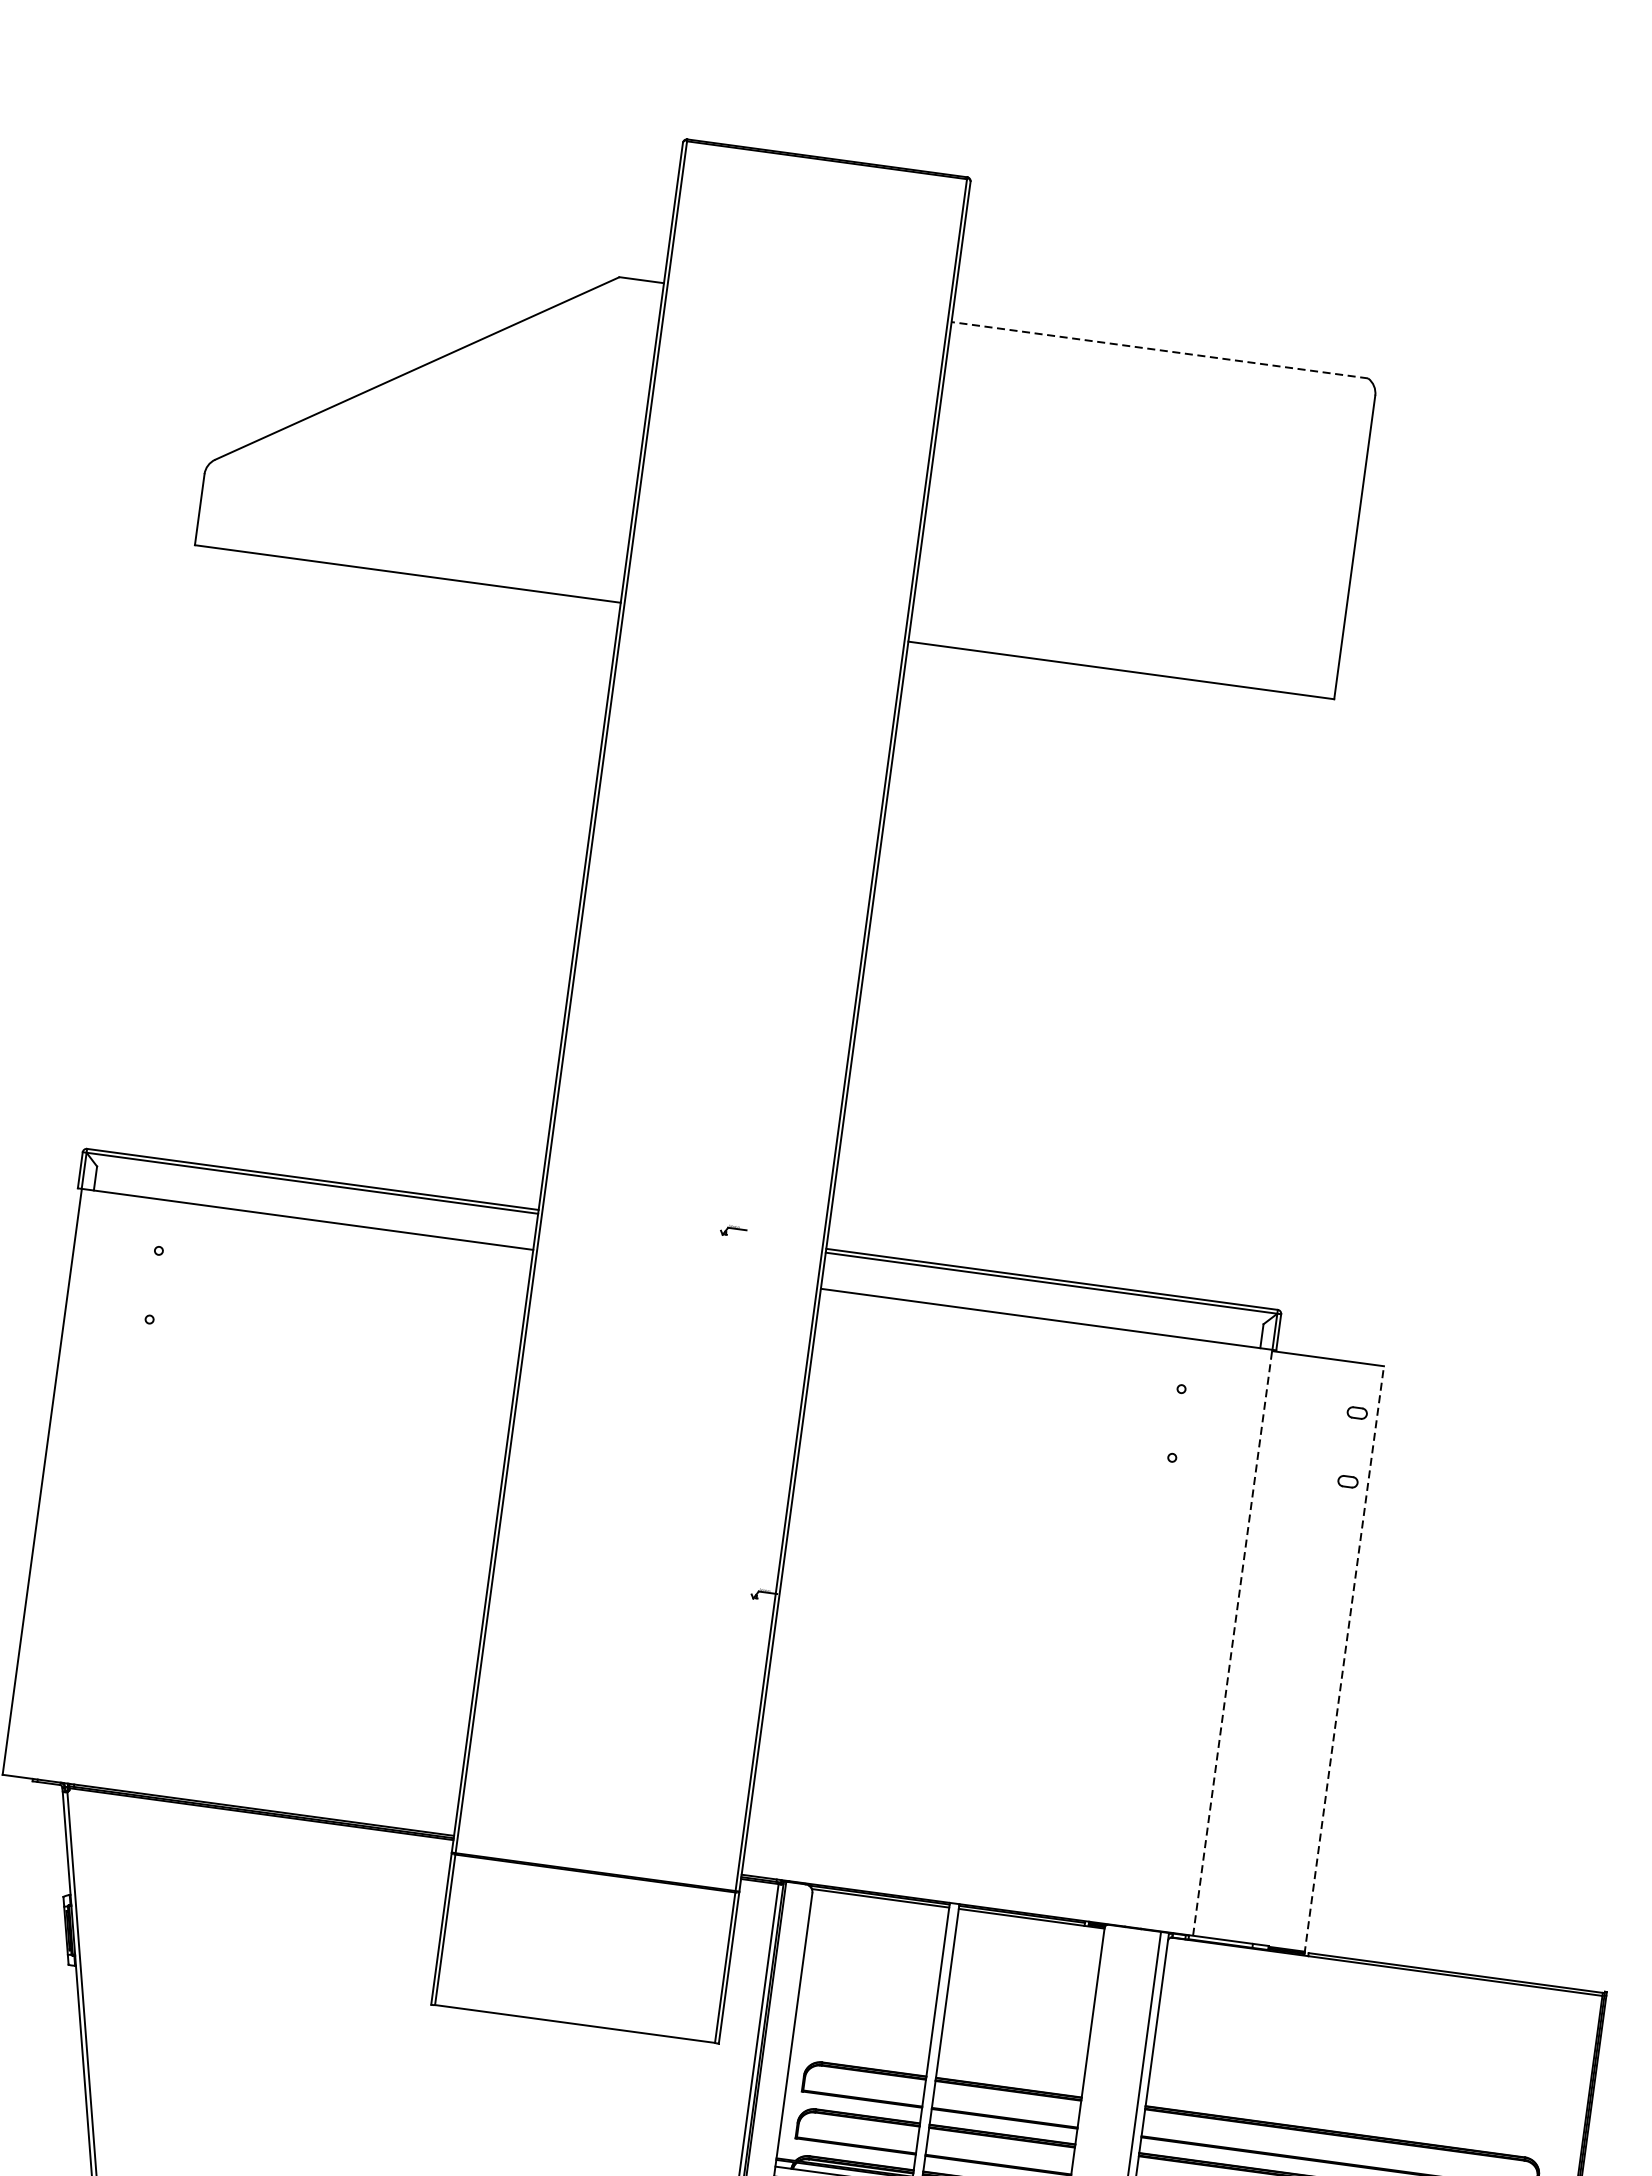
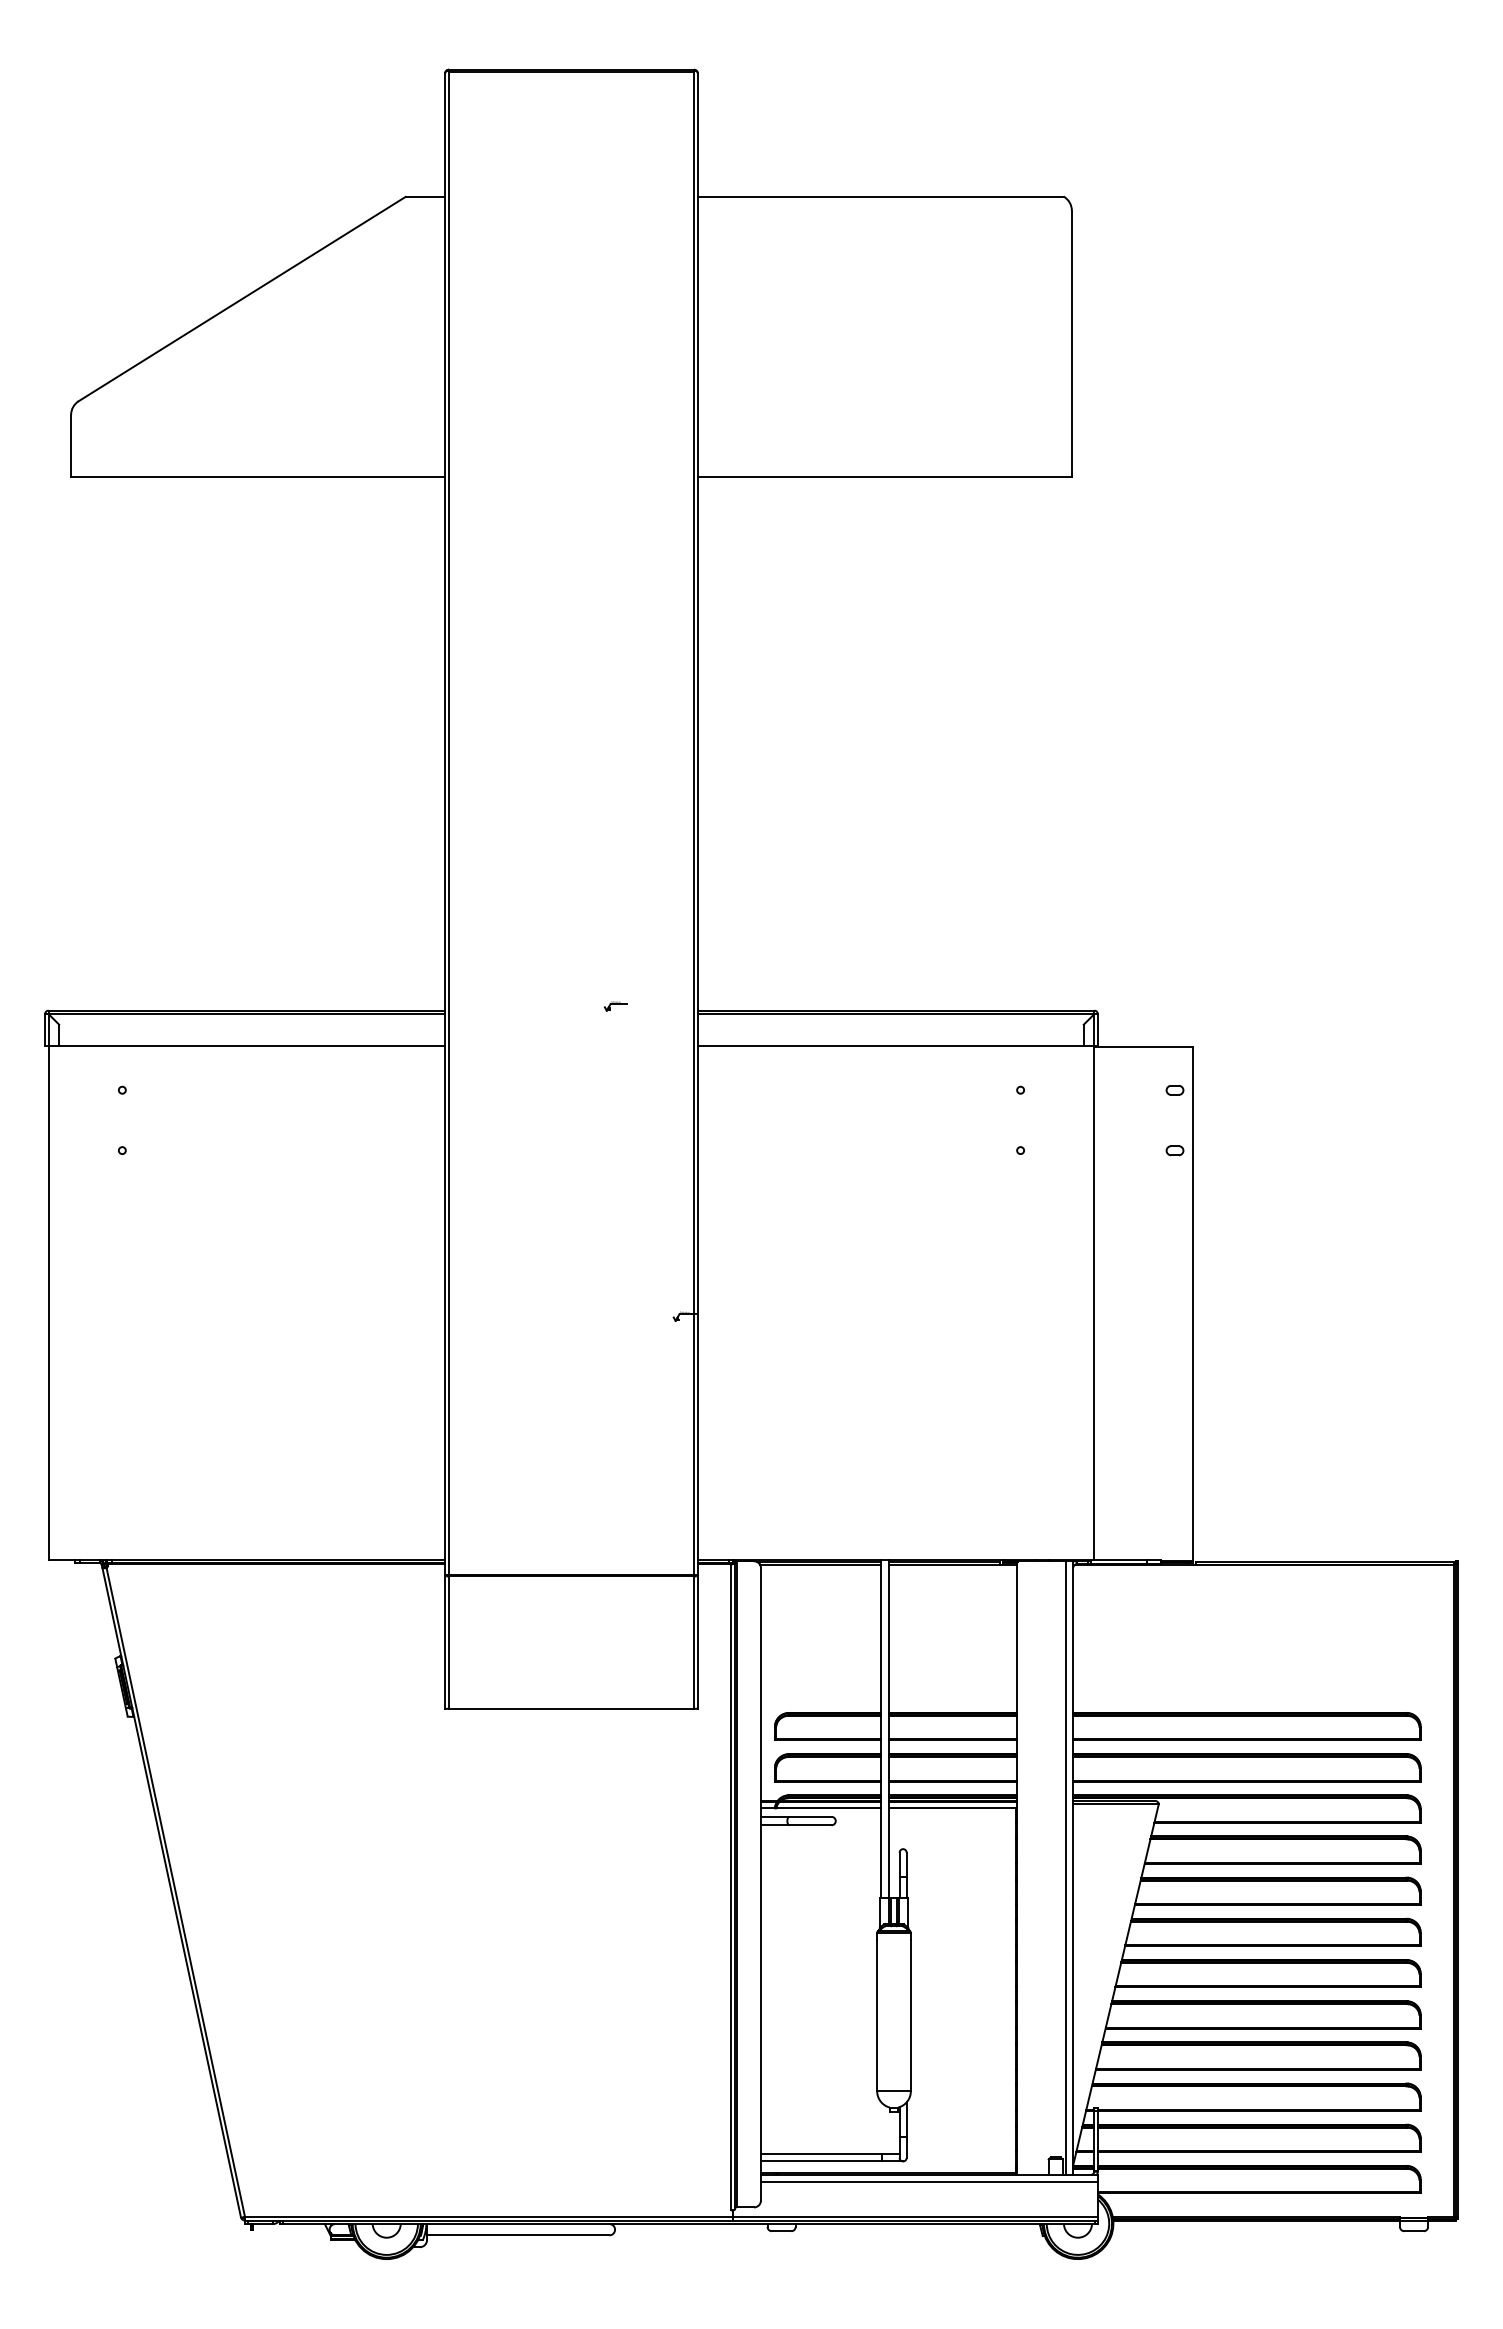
line: (1159, 350) -> (880, 196), dashed -> solid
line: (1232, 1642) -> (1094, 1302), dashed -> solid
line: (1344, 1659) -> (1192, 1304), dashed -> solid

